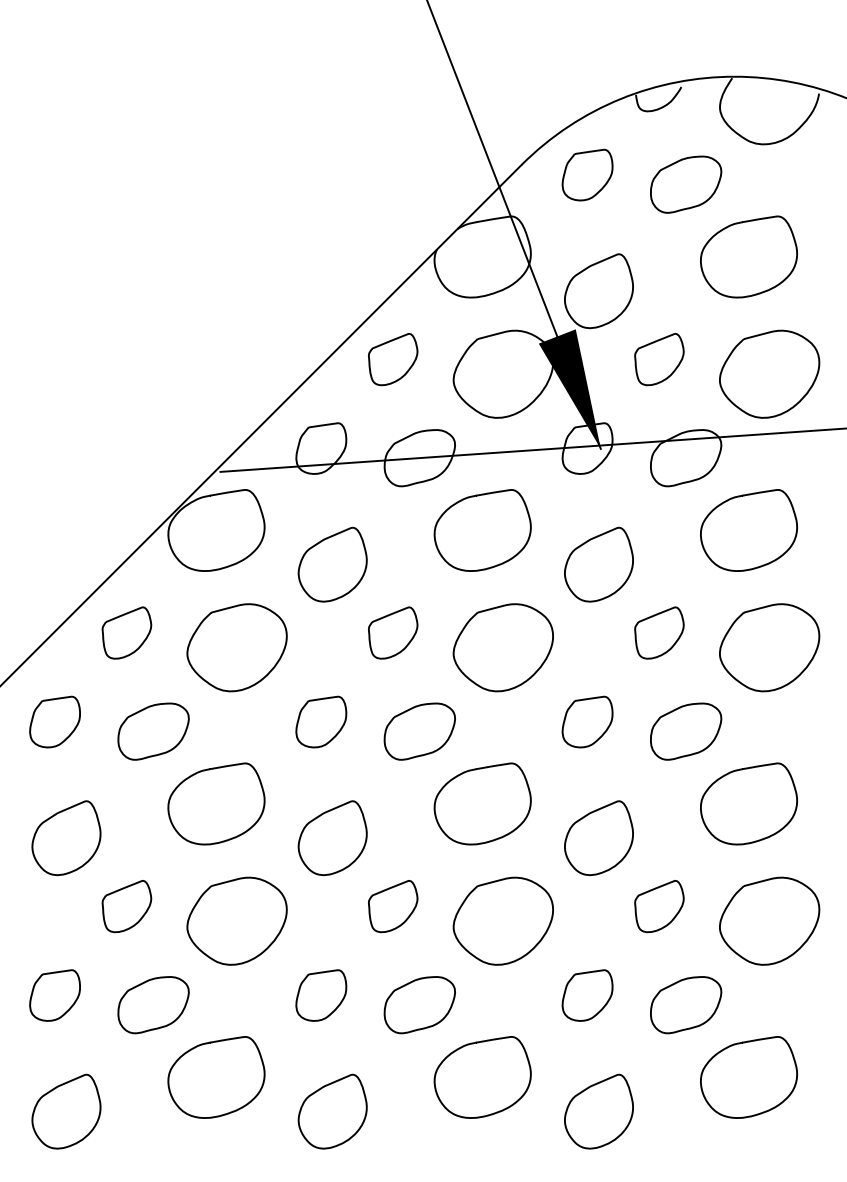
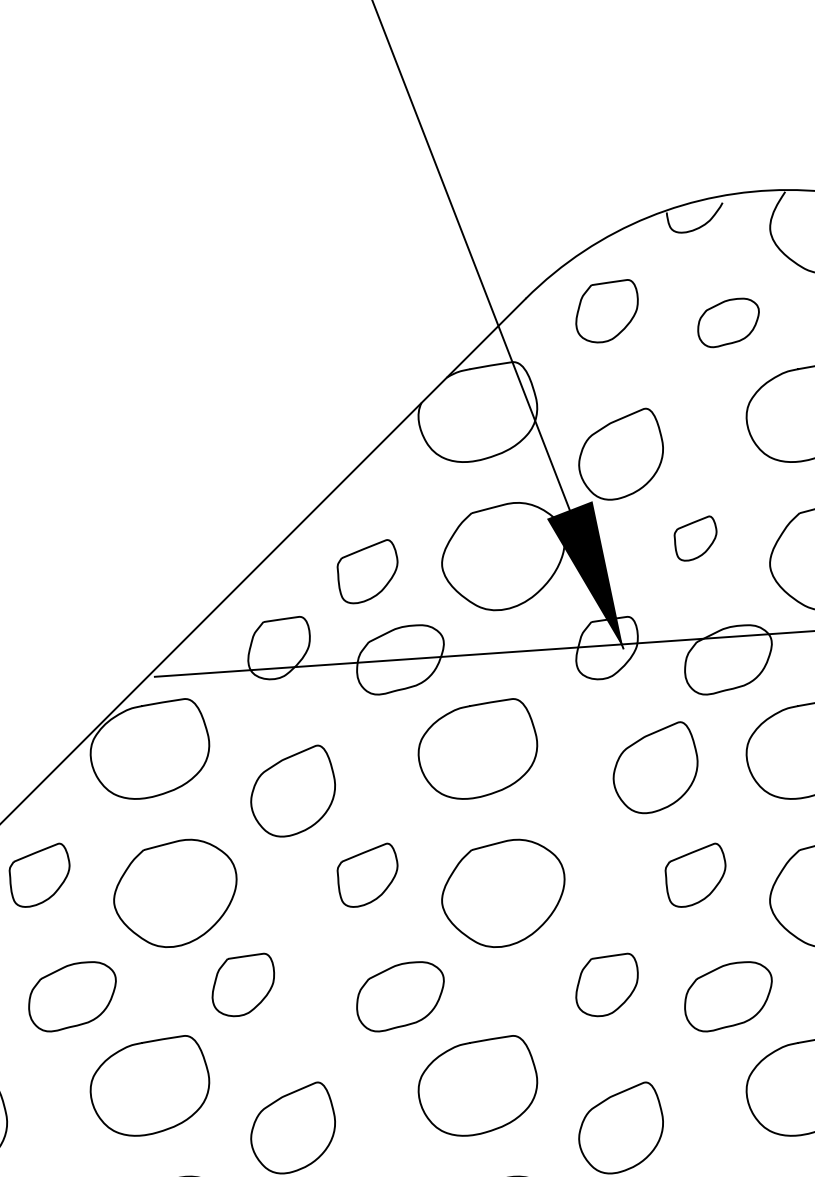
part: (686, 184) -> (728, 322), size x0.7
part: (393, 359) -> (367, 571), moved
part: (659, 359) -> (695, 538), size x0.7
part: (598, 564) -> (655, 767), moved
part: (321, 721) -> (243, 984), moved

